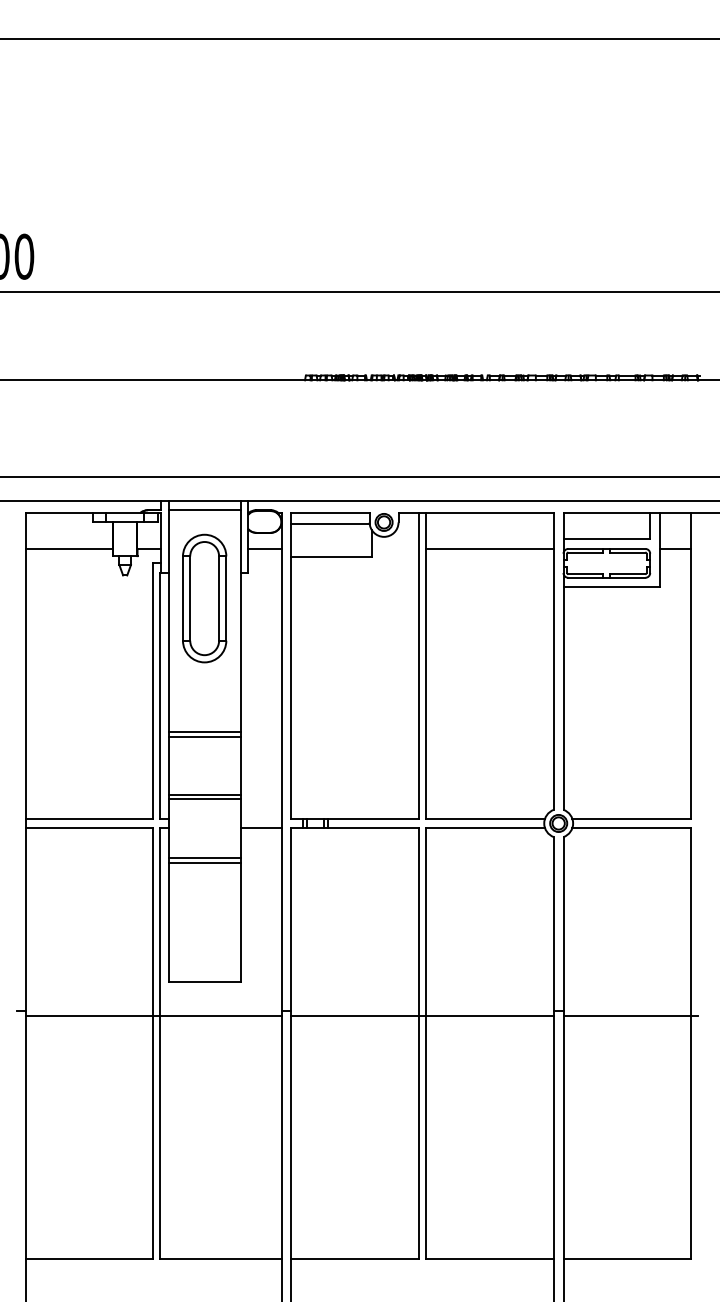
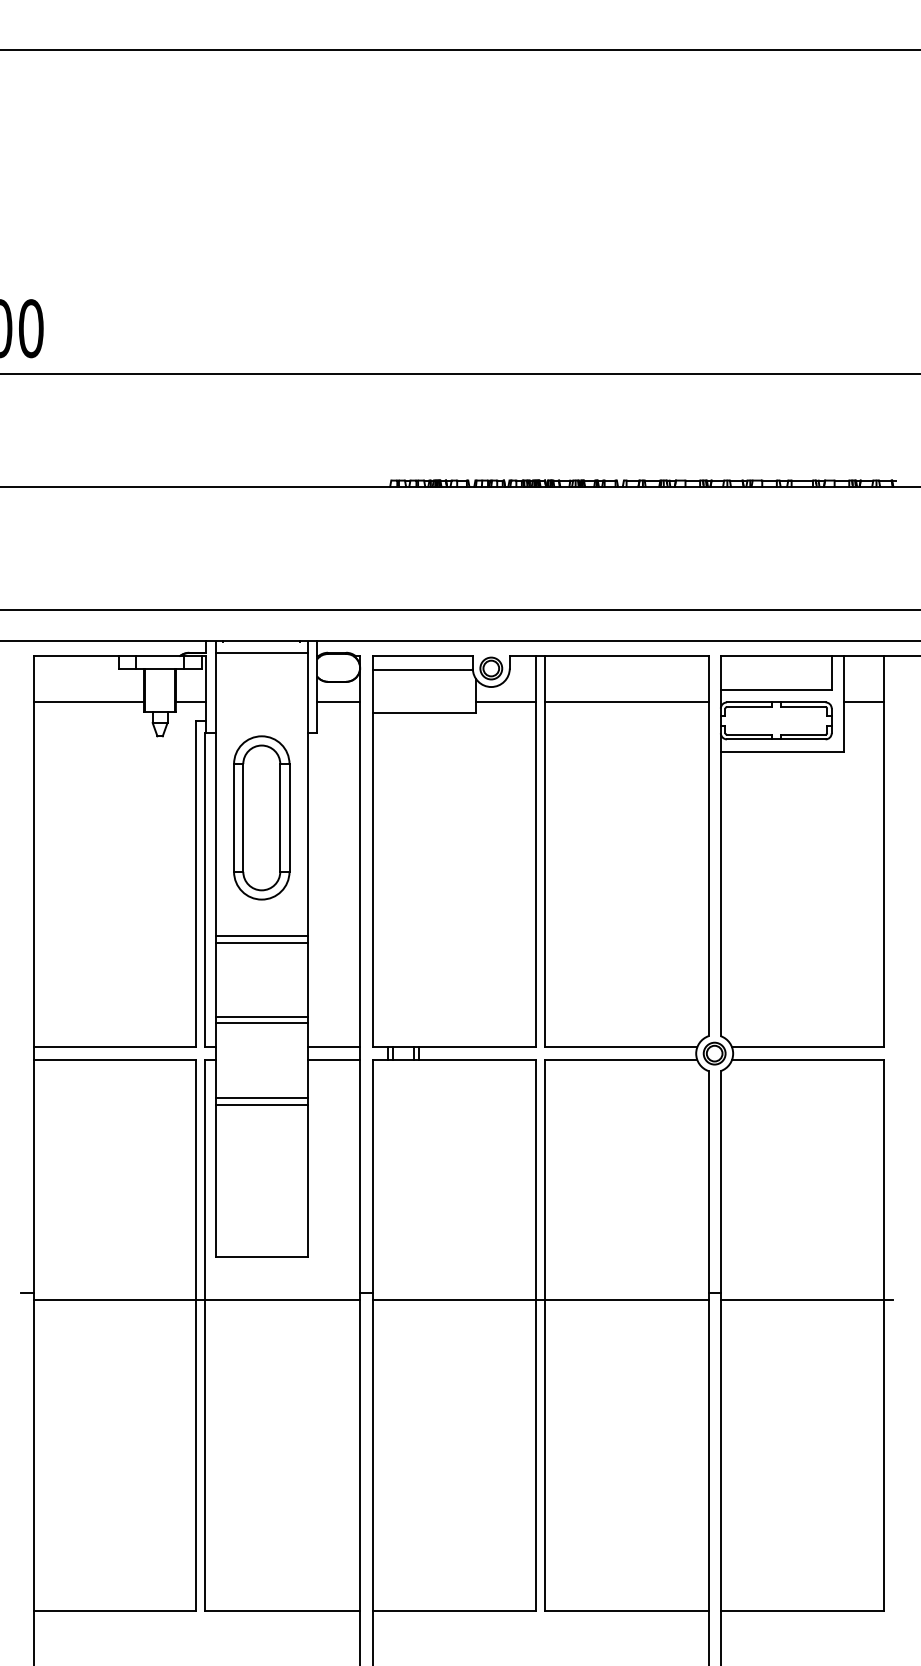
line: (395, 548) -> (505, 702), added
part: (204, 598) -> (261, 817), moved
line: (261, 818) -> (334, 1047), added

